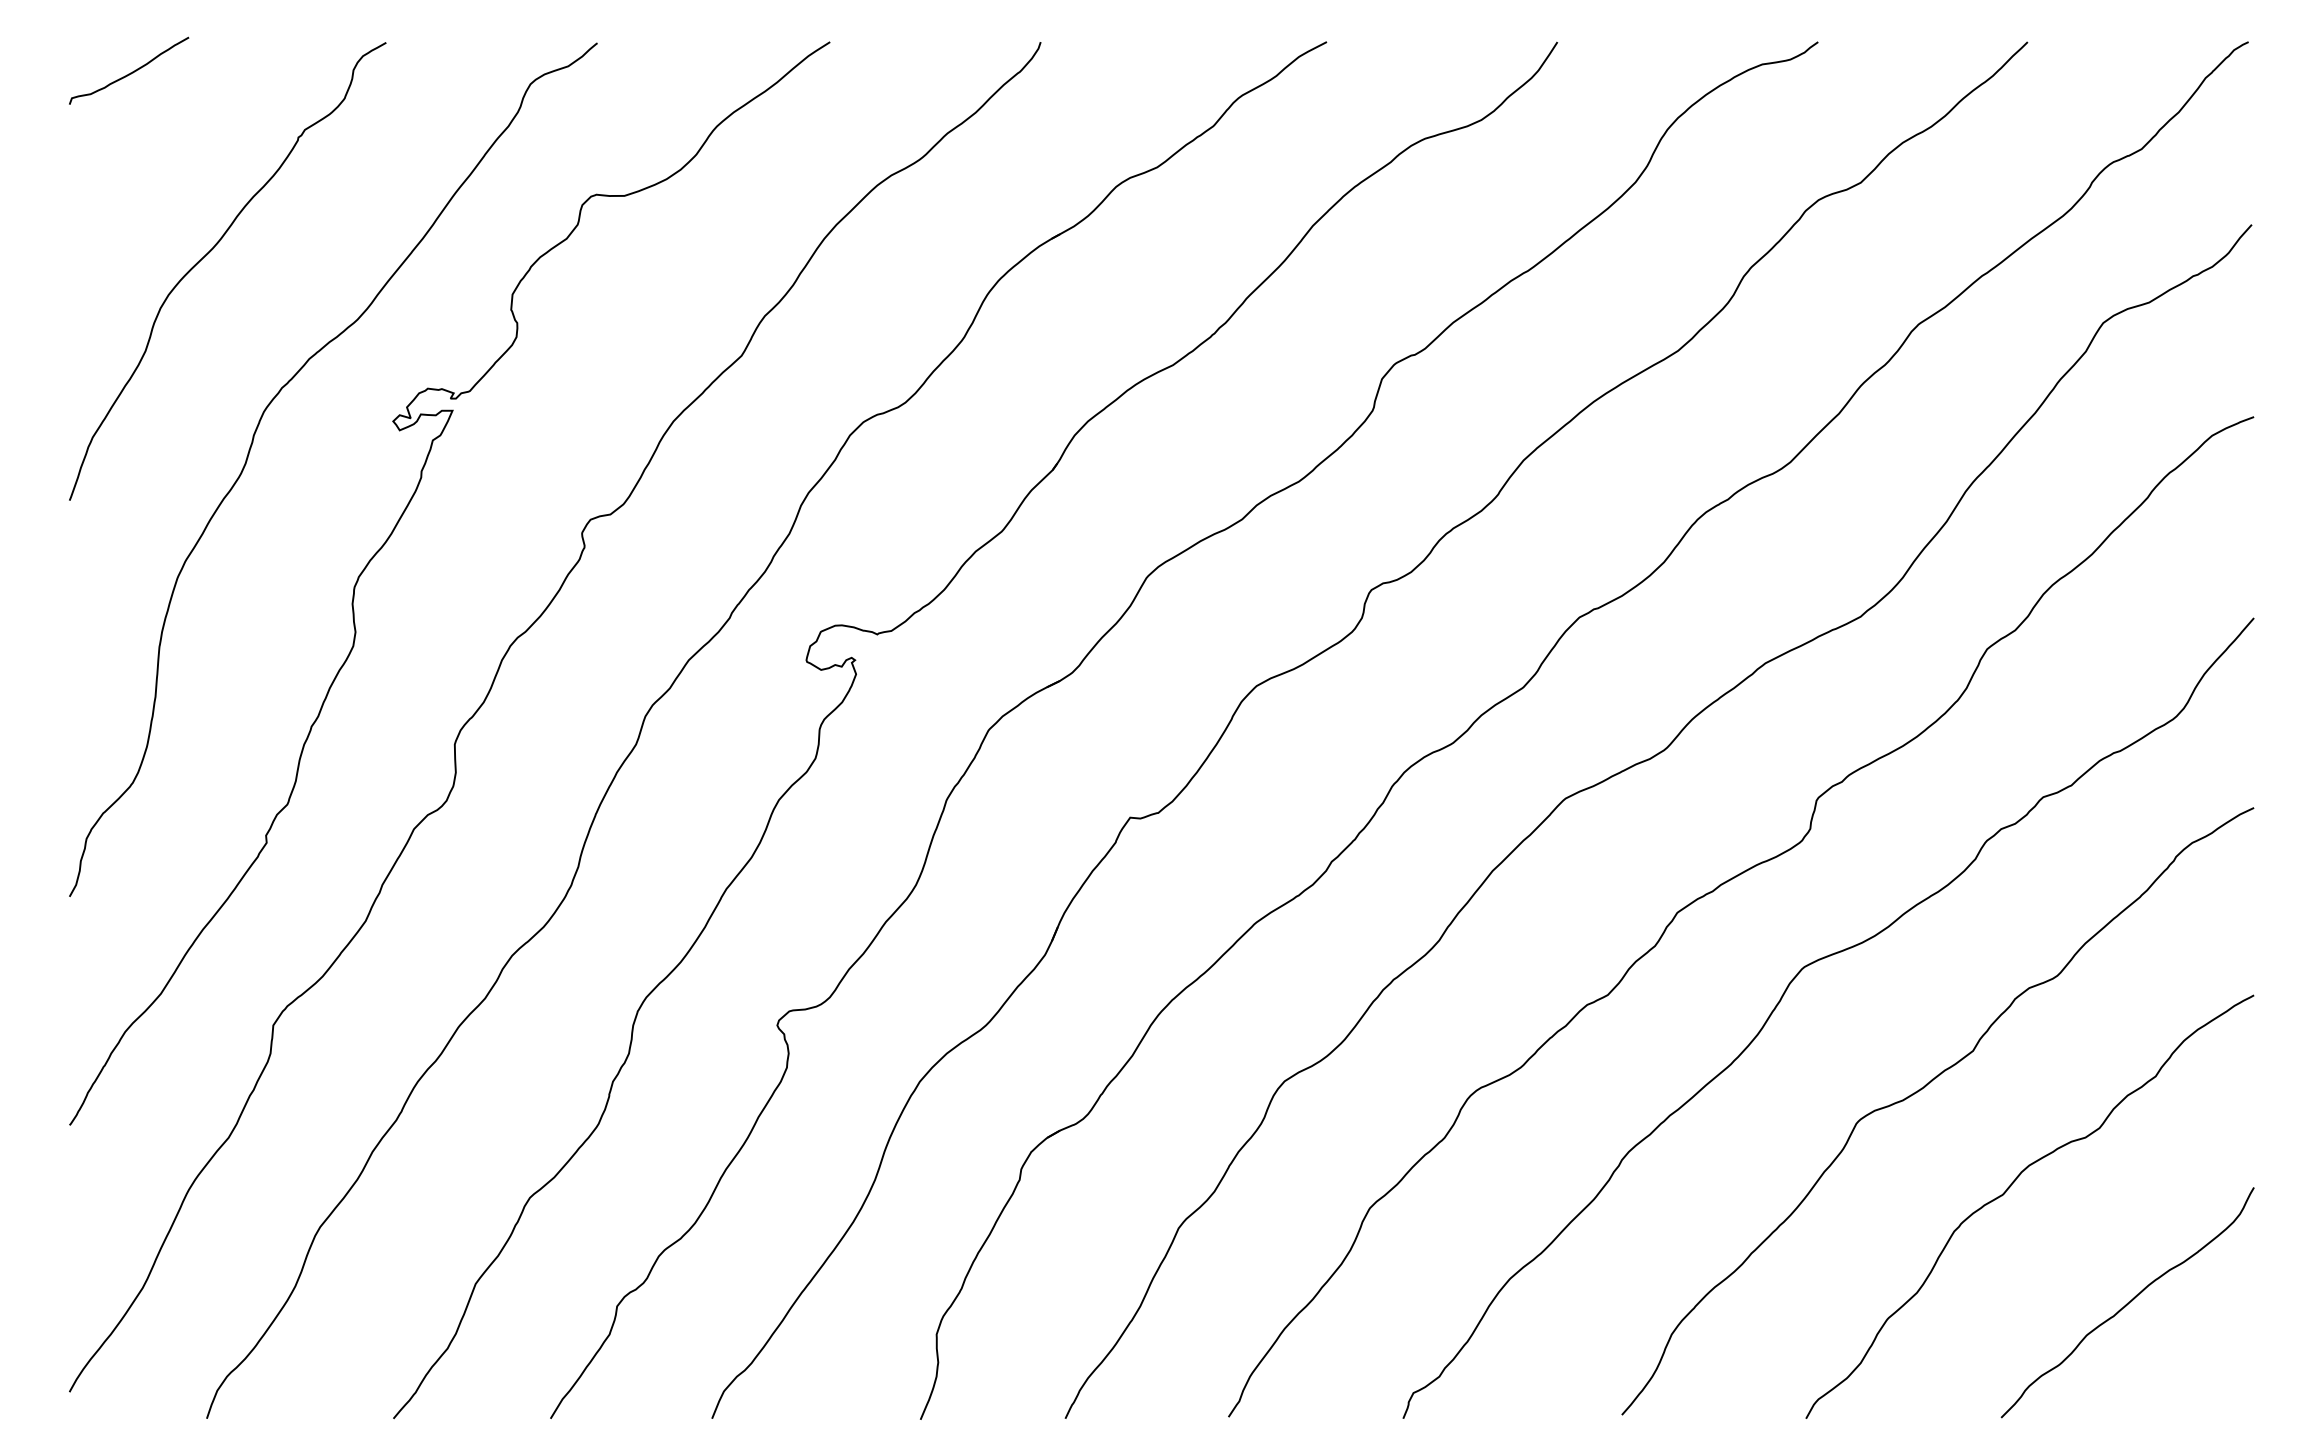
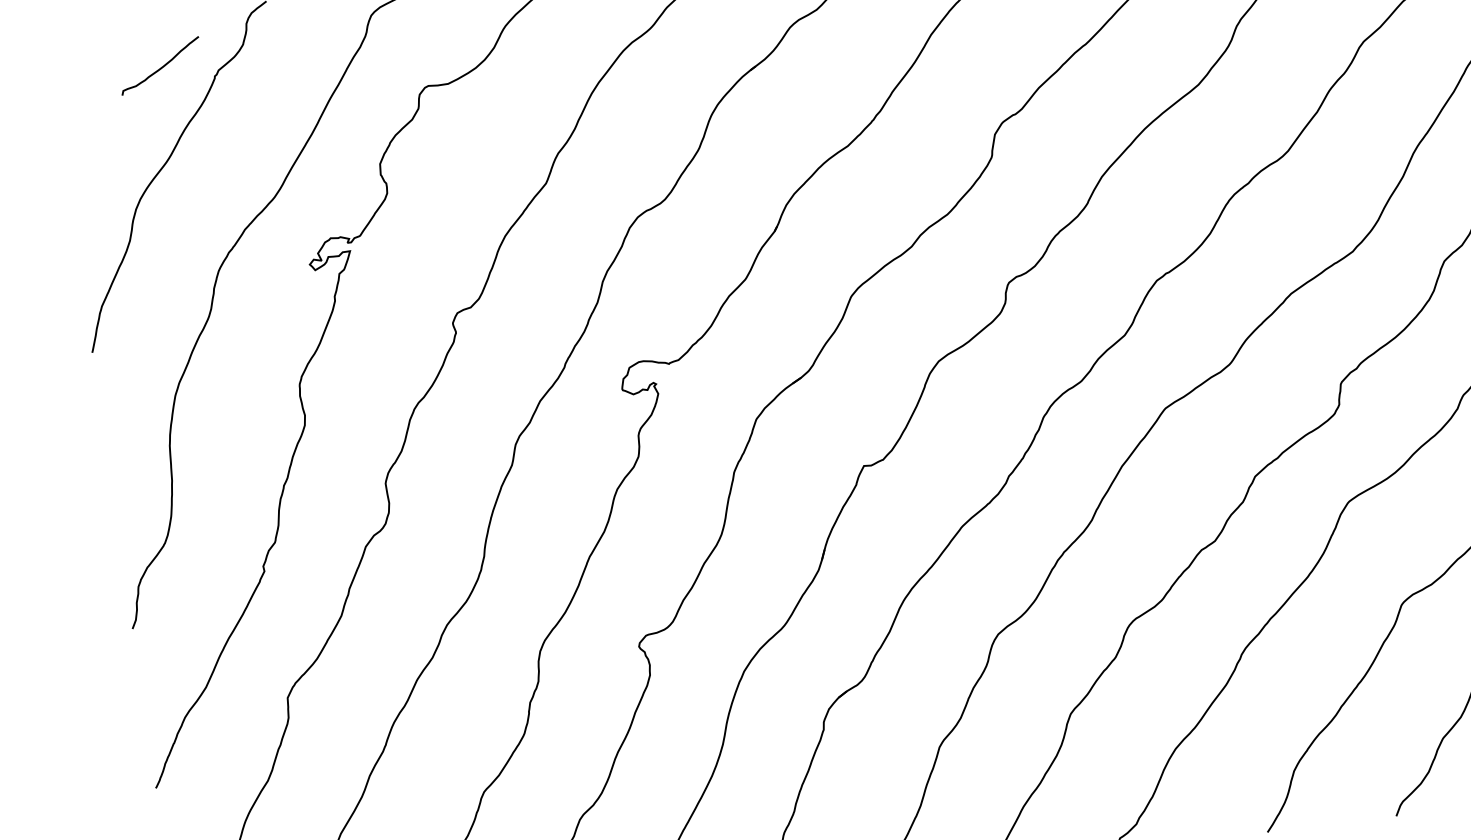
curve: (130, 72) -> (161, 67), moved

